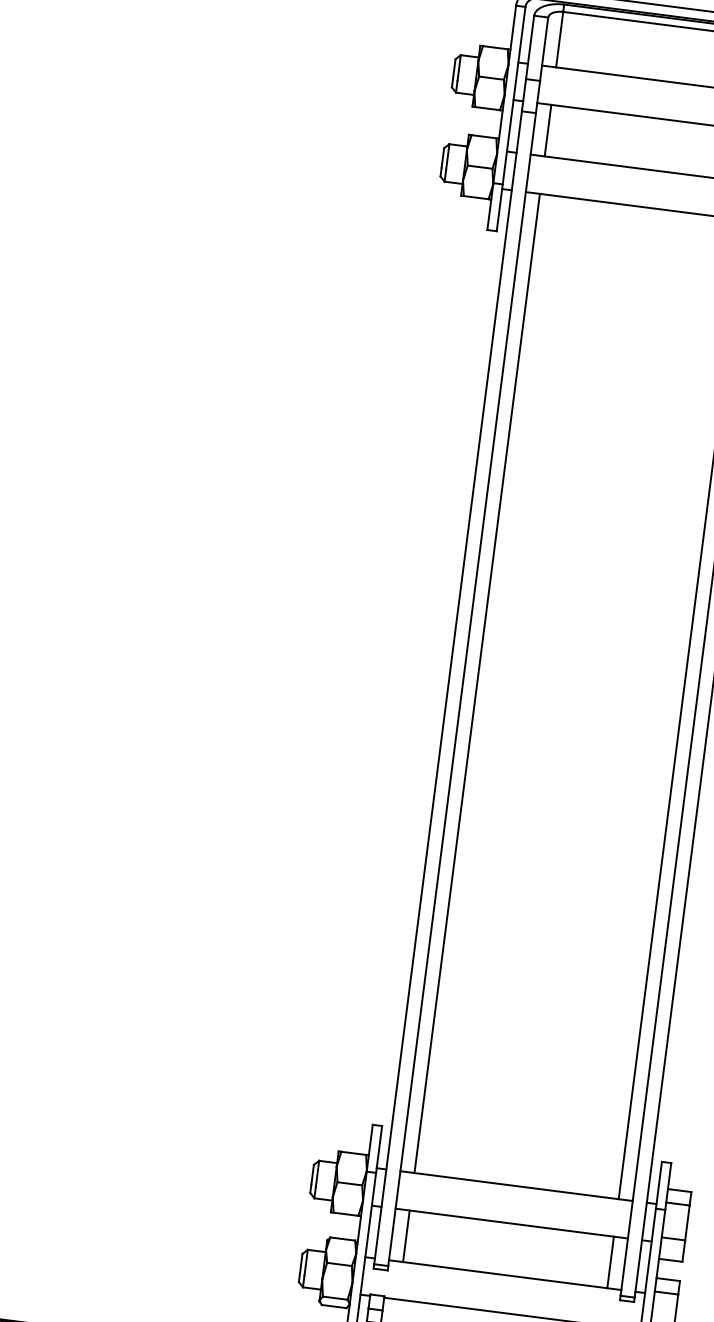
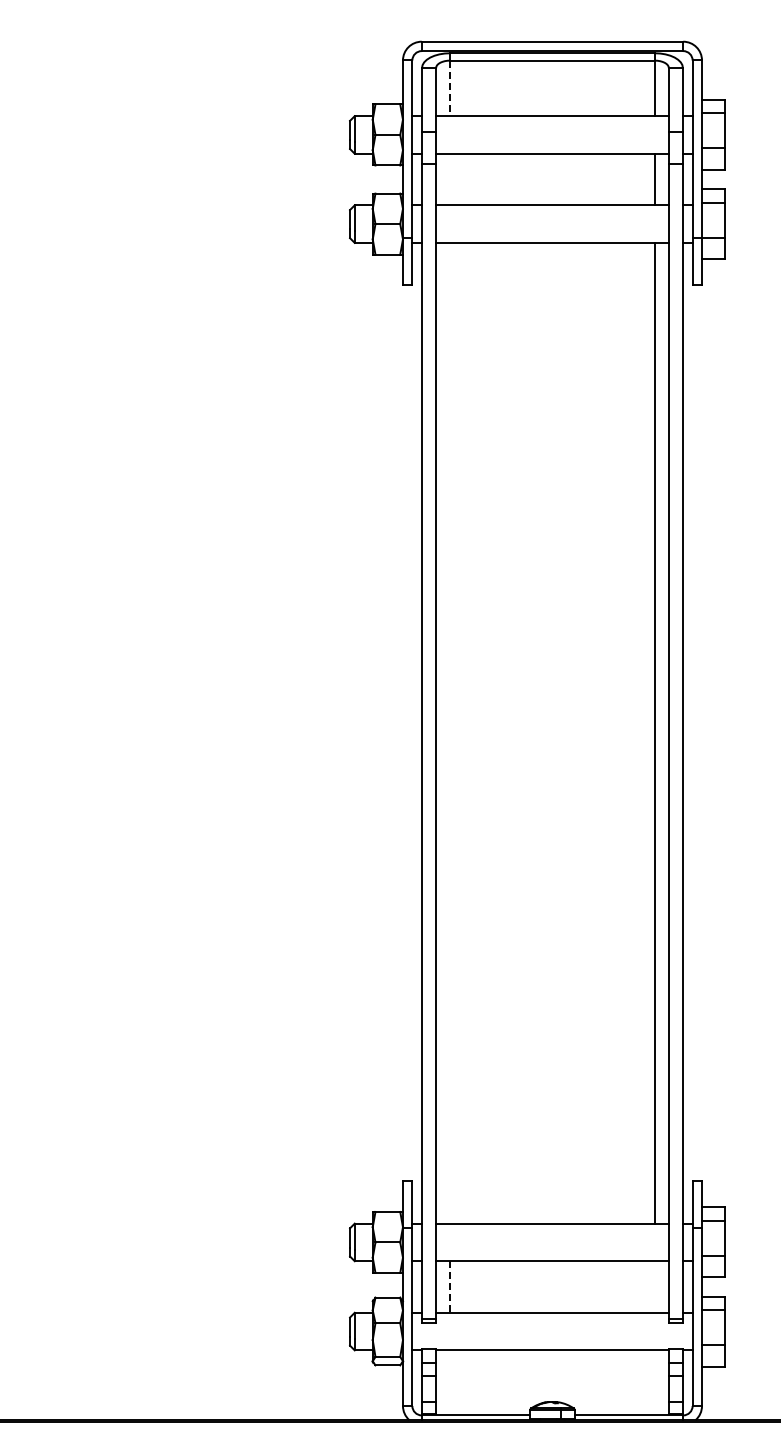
line: (559, 39) -> (450, 88), solid -> dashed
line: (548, 130) -> (450, 179), removed
line: (477, 682) -> (450, 732), removed
line: (406, 1236) -> (450, 1287), solid -> dashed
line: (610, 1261) -> (654, 1286), removed

